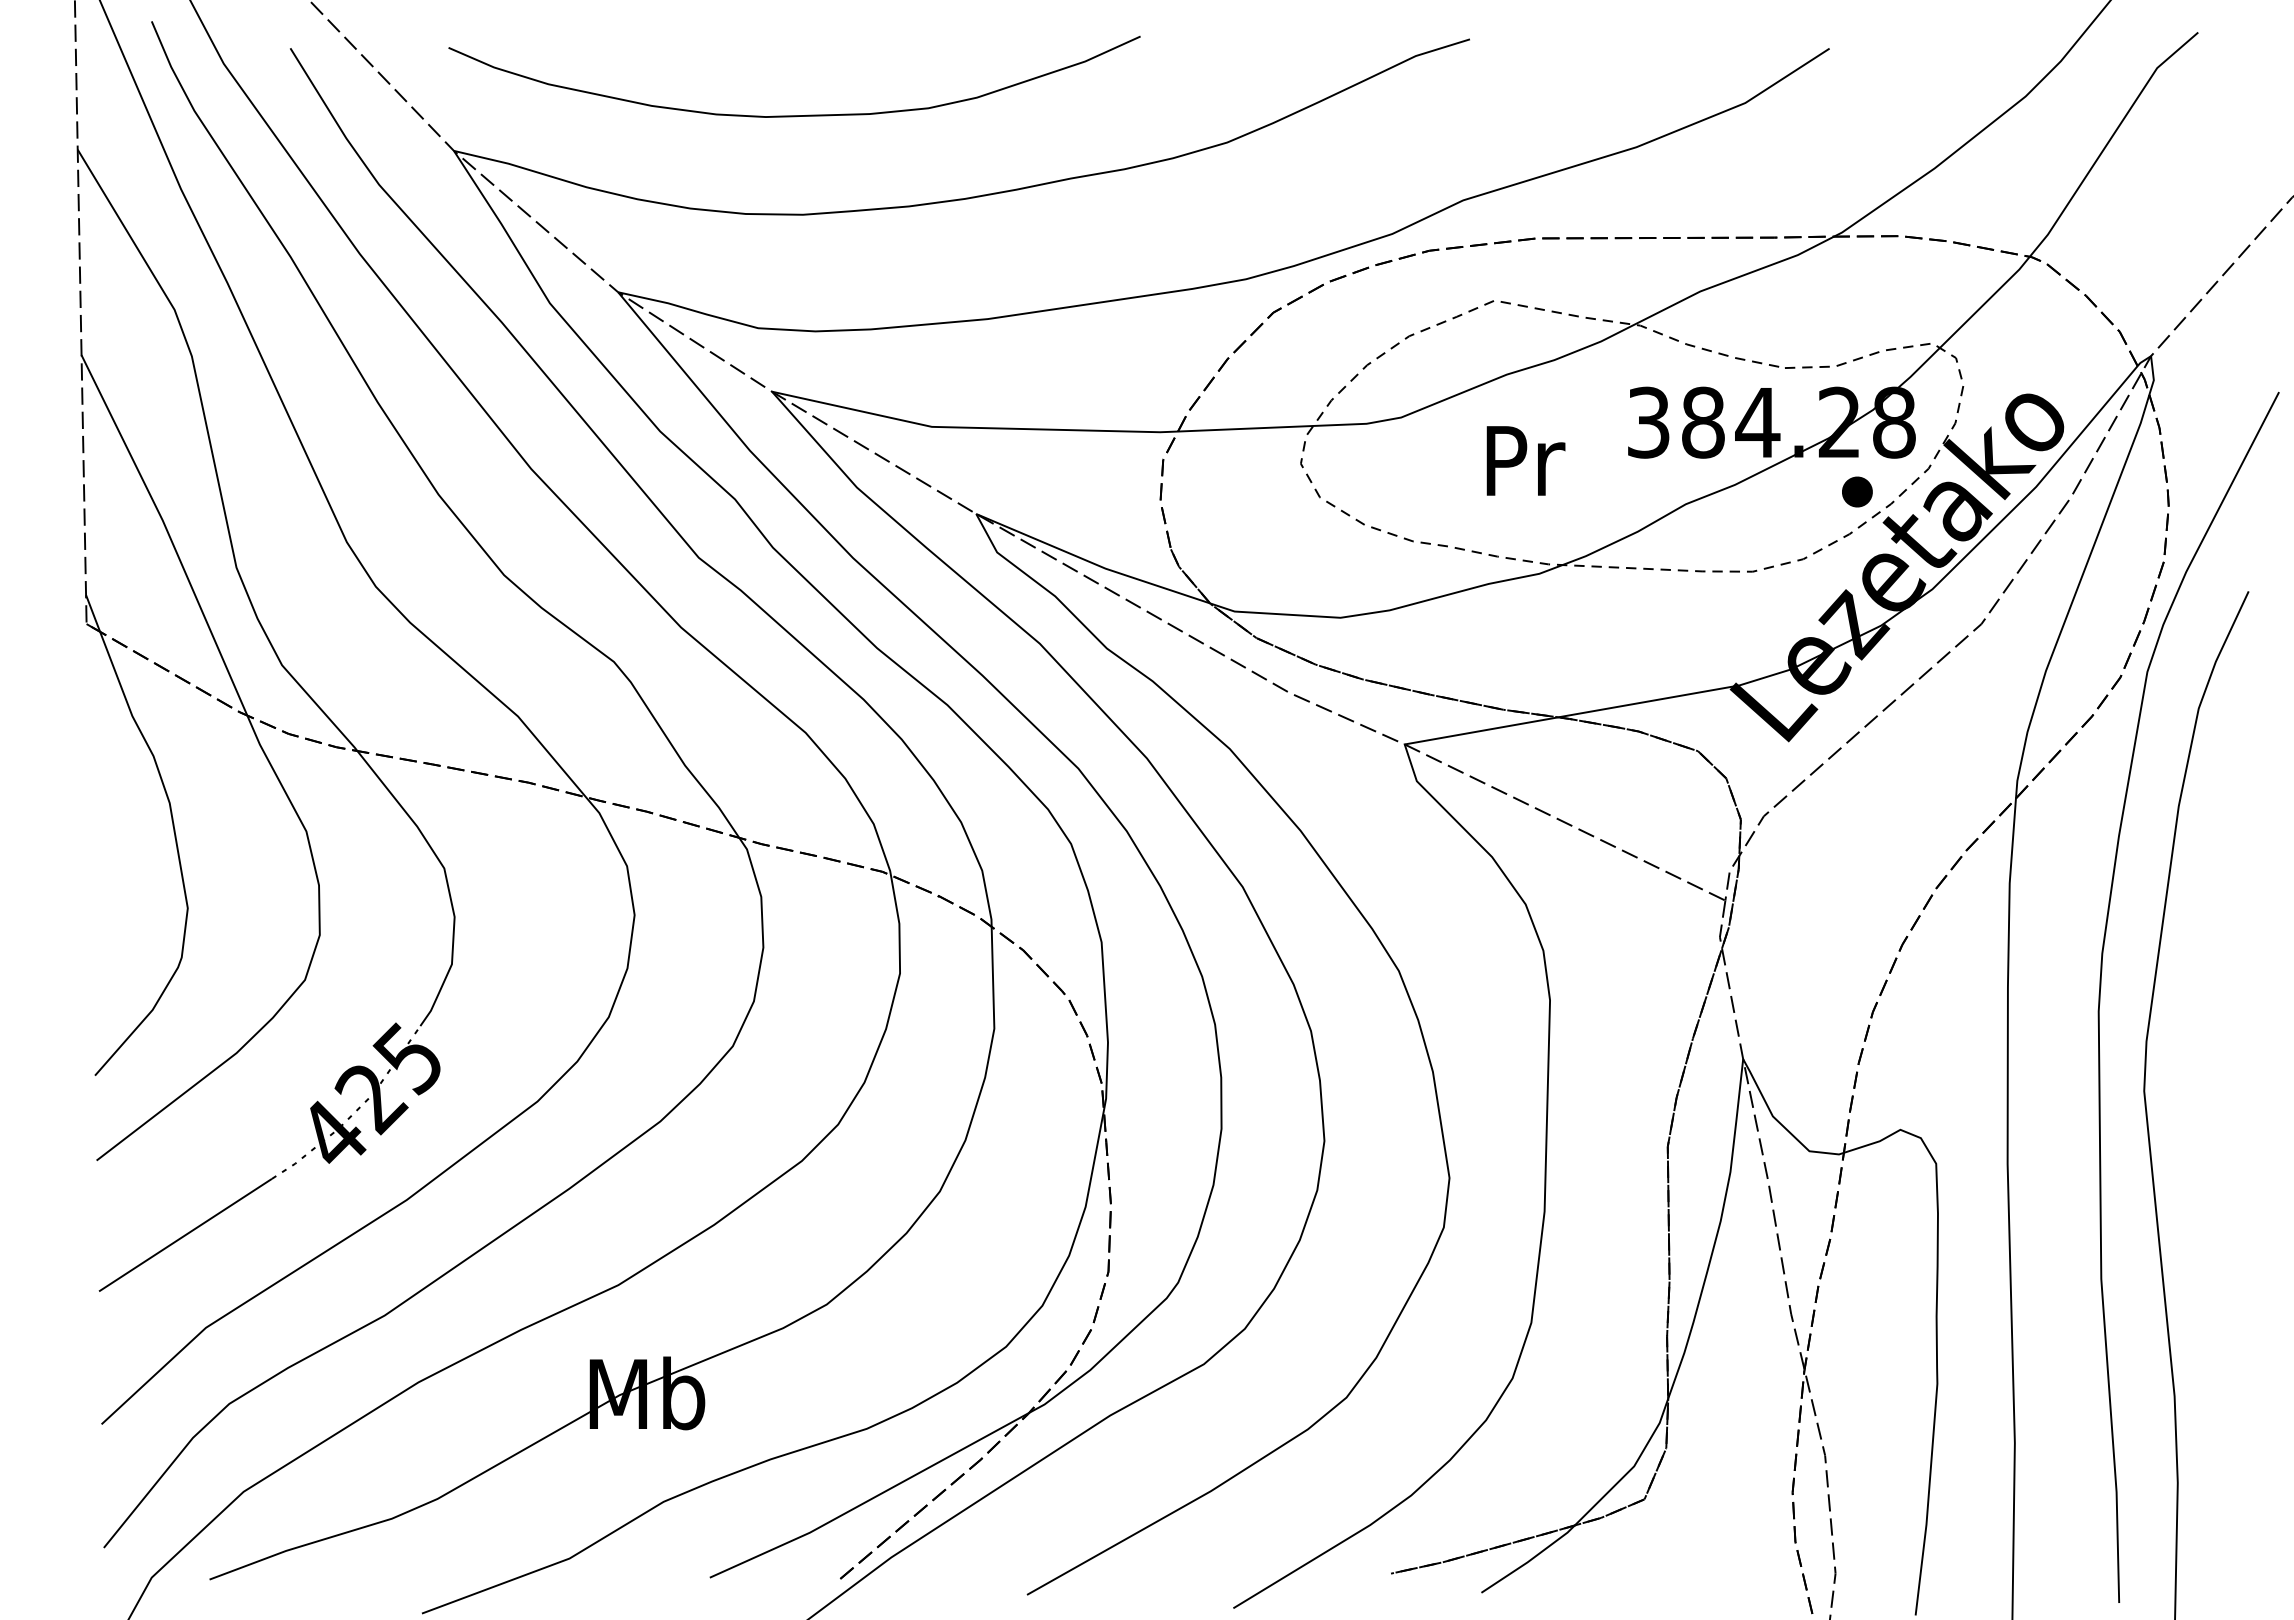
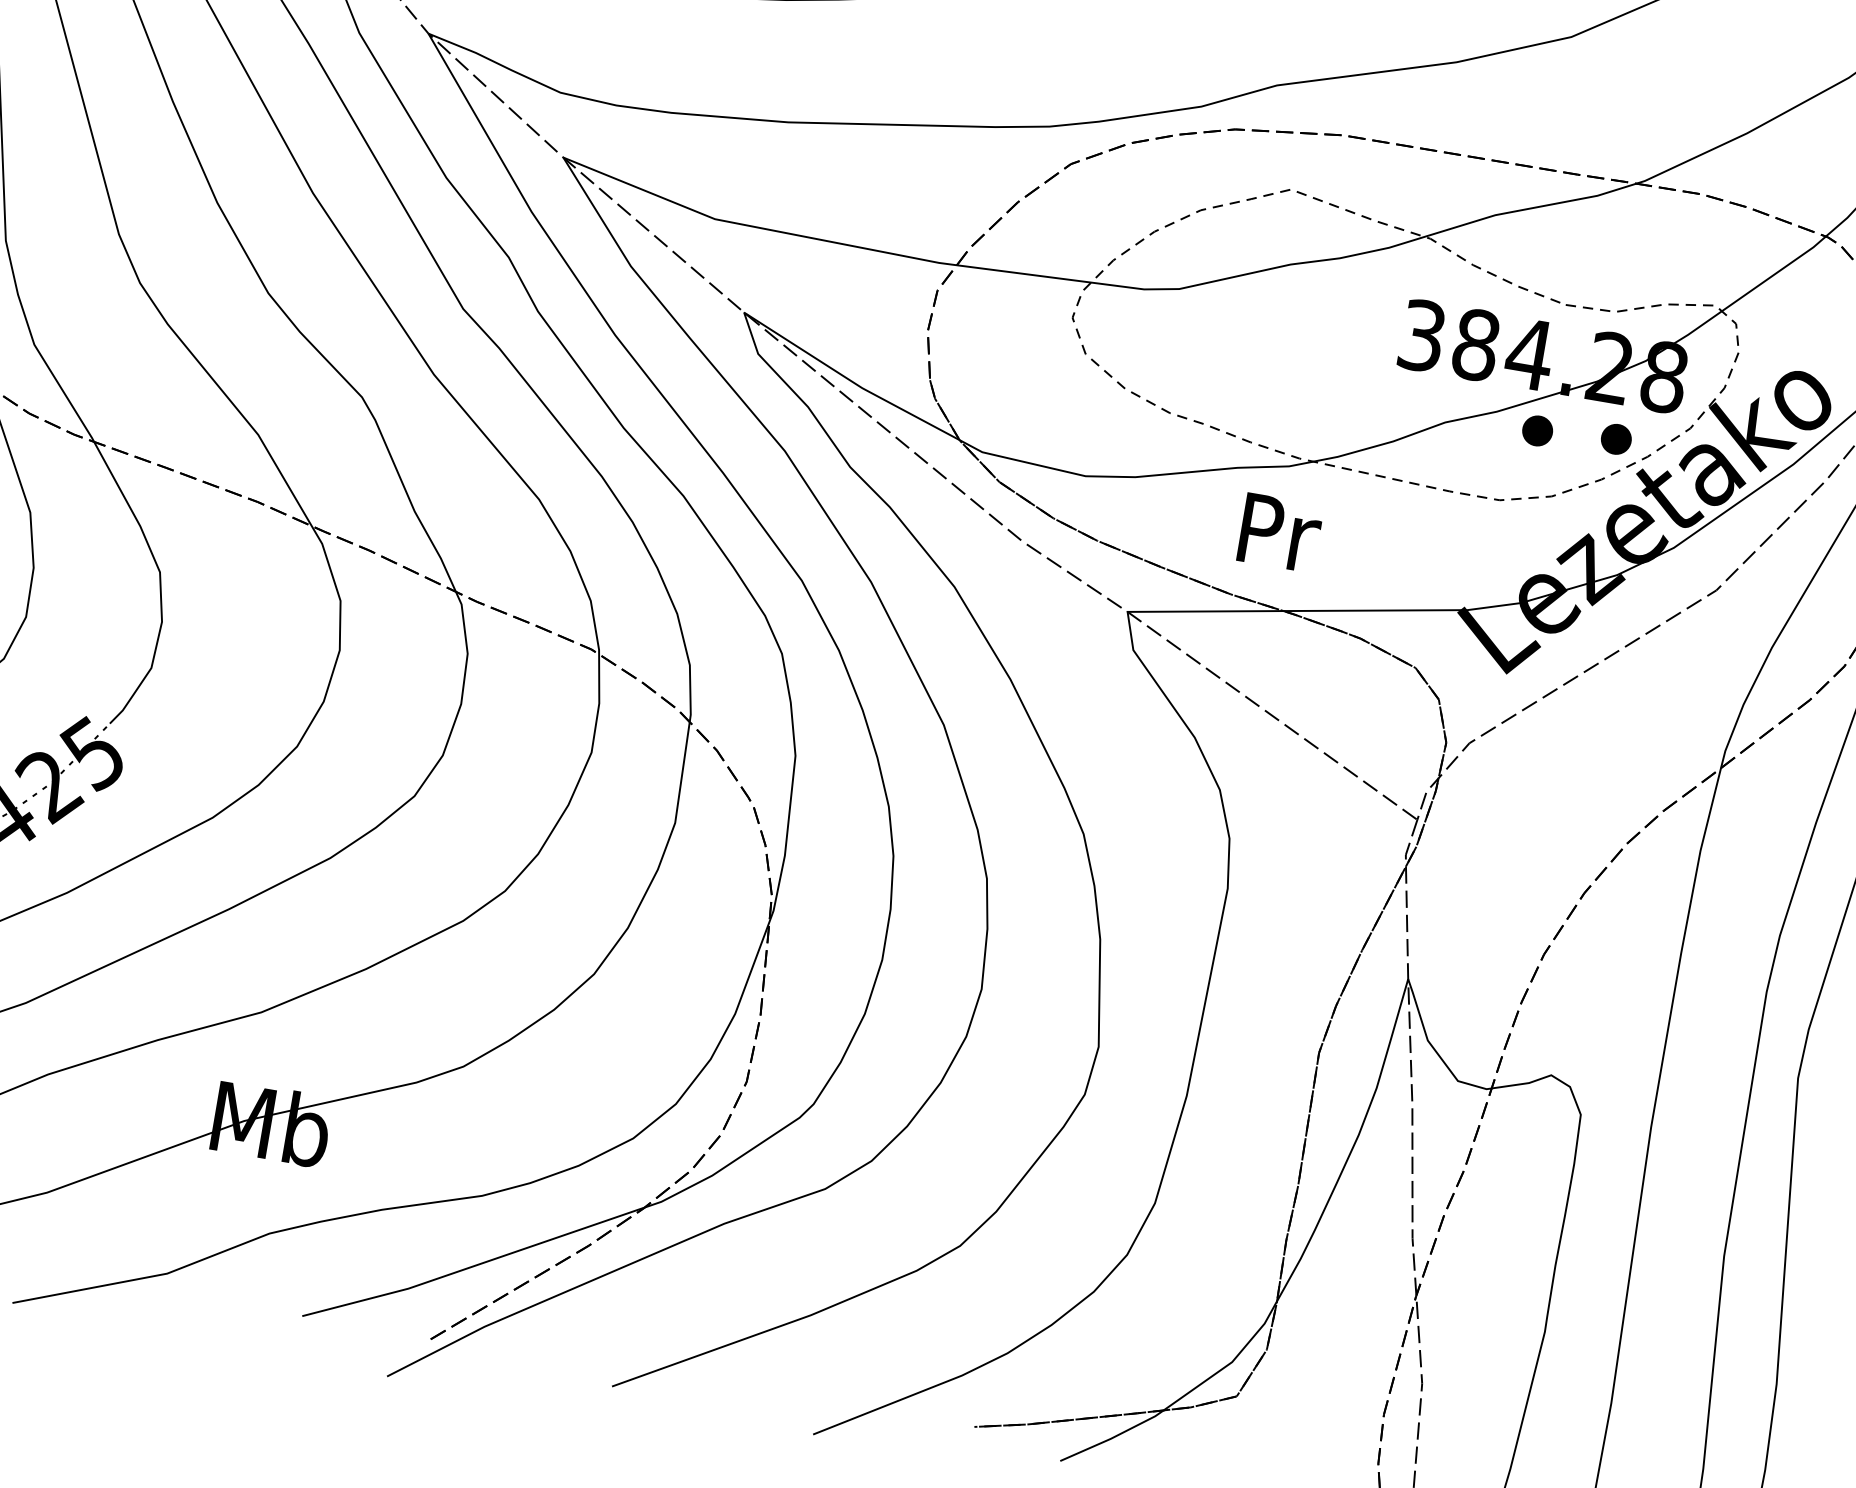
text: (1525, 460) -> (1279, 532), moved
part: (1778, 496) -> (1537, 430), added

